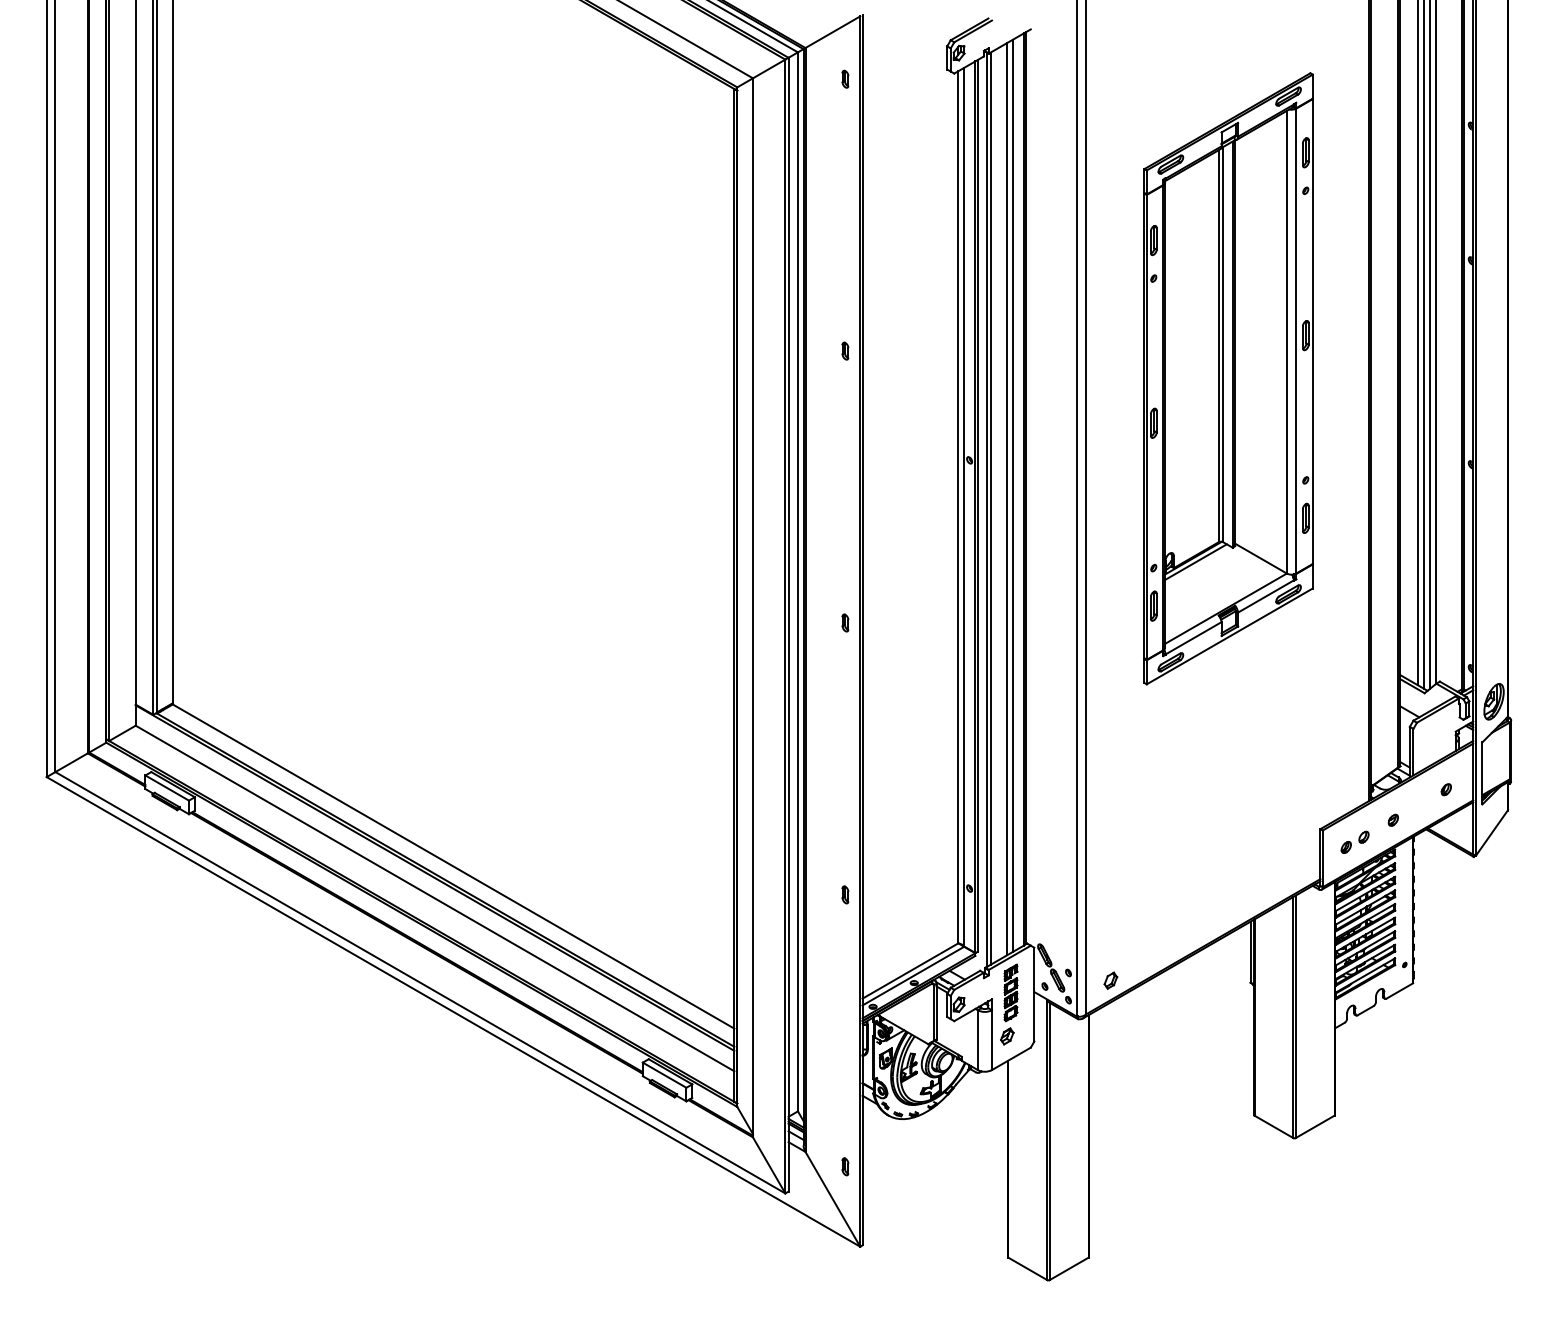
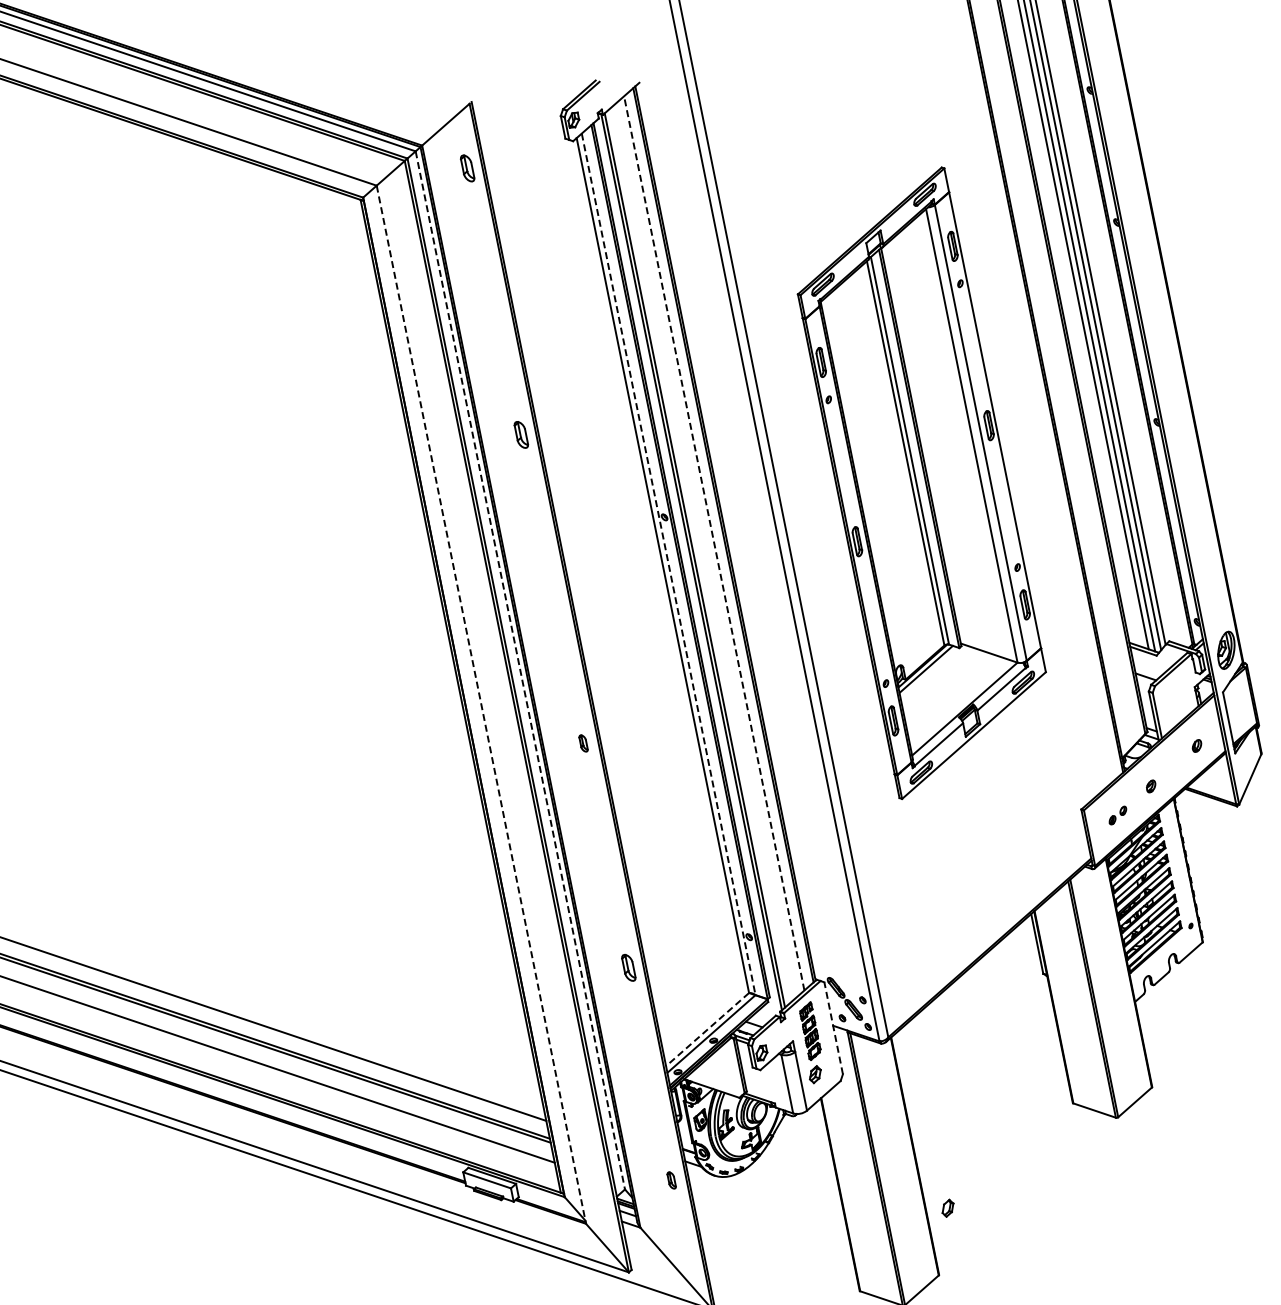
part: (845, 78) -> (467, 167), size x1.6
part: (845, 350) -> (521, 434), size x1.6
part: (1228, 378) -> (921, 482), moved
line: (1013, 495) -> (714, 543), solid -> dashed
line: (1007, 499) -> (709, 548), removed
line: (964, 507) -> (668, 564), solid -> dashed
line: (797, 581) -> (519, 670), solid -> dashed
line: (752, 607) -> (480, 704), solid -> dashed
part: (845, 622) -> (583, 742), moved
part: (1354, 841) -> (1117, 814), size x0.7
part: (845, 894) -> (628, 967), size x1.6
line: (910, 971) -> (707, 1030), solid -> dashed
part: (1110, 980) -> (947, 1208), moved
line: (1034, 994) -> (833, 1028), solid -> dashed
part: (845, 1166) -> (671, 1180), moved

